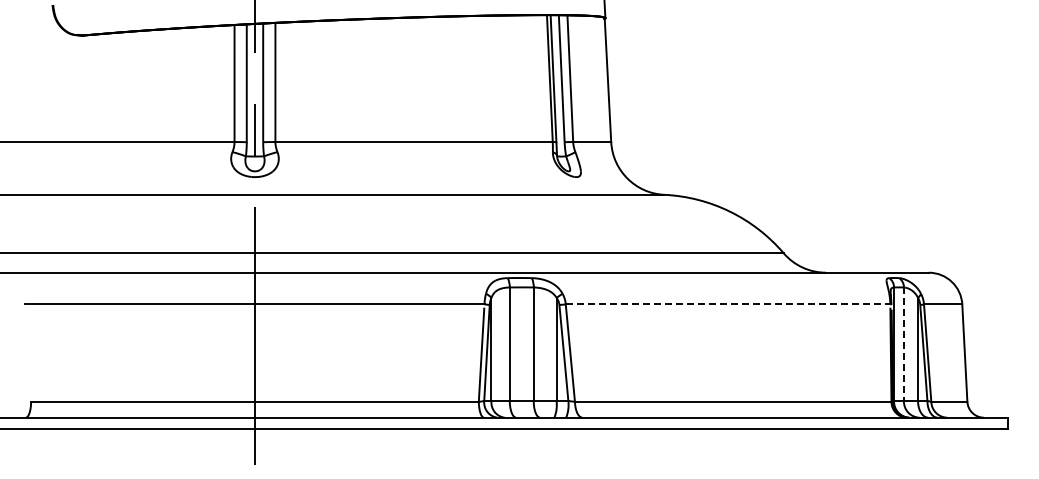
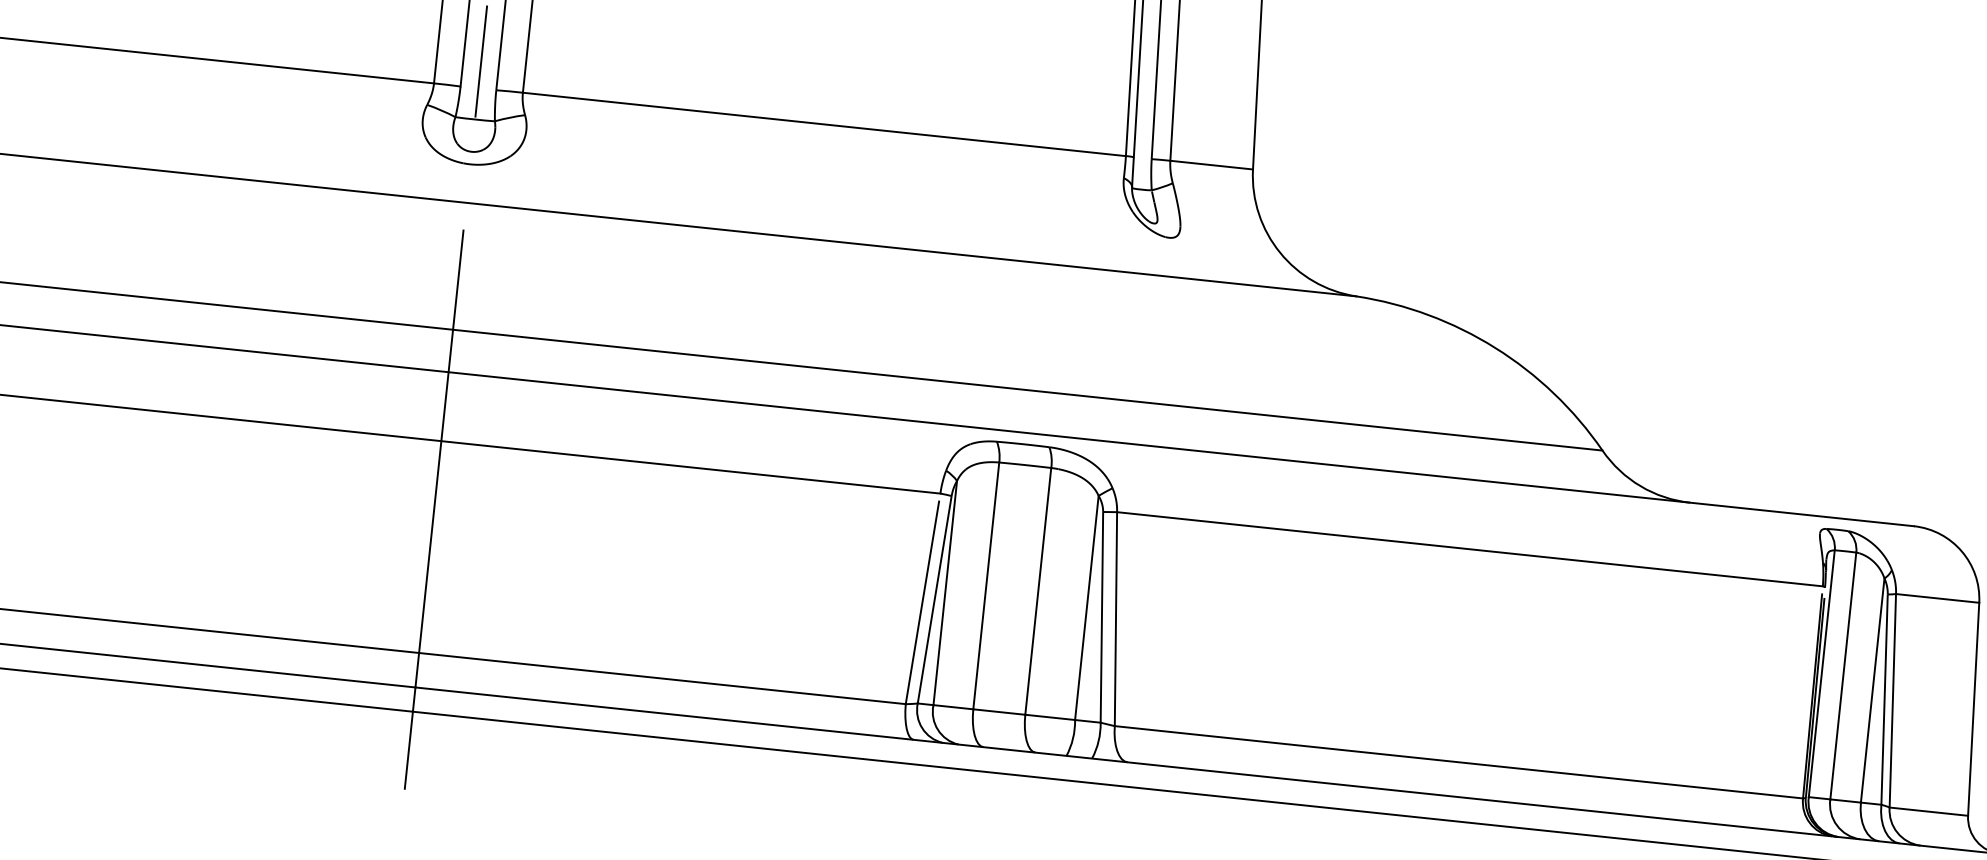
line: (728, 304) -> (1470, 549), dashed -> solid
line: (903, 344) -> (1842, 676), dashed -> solid

